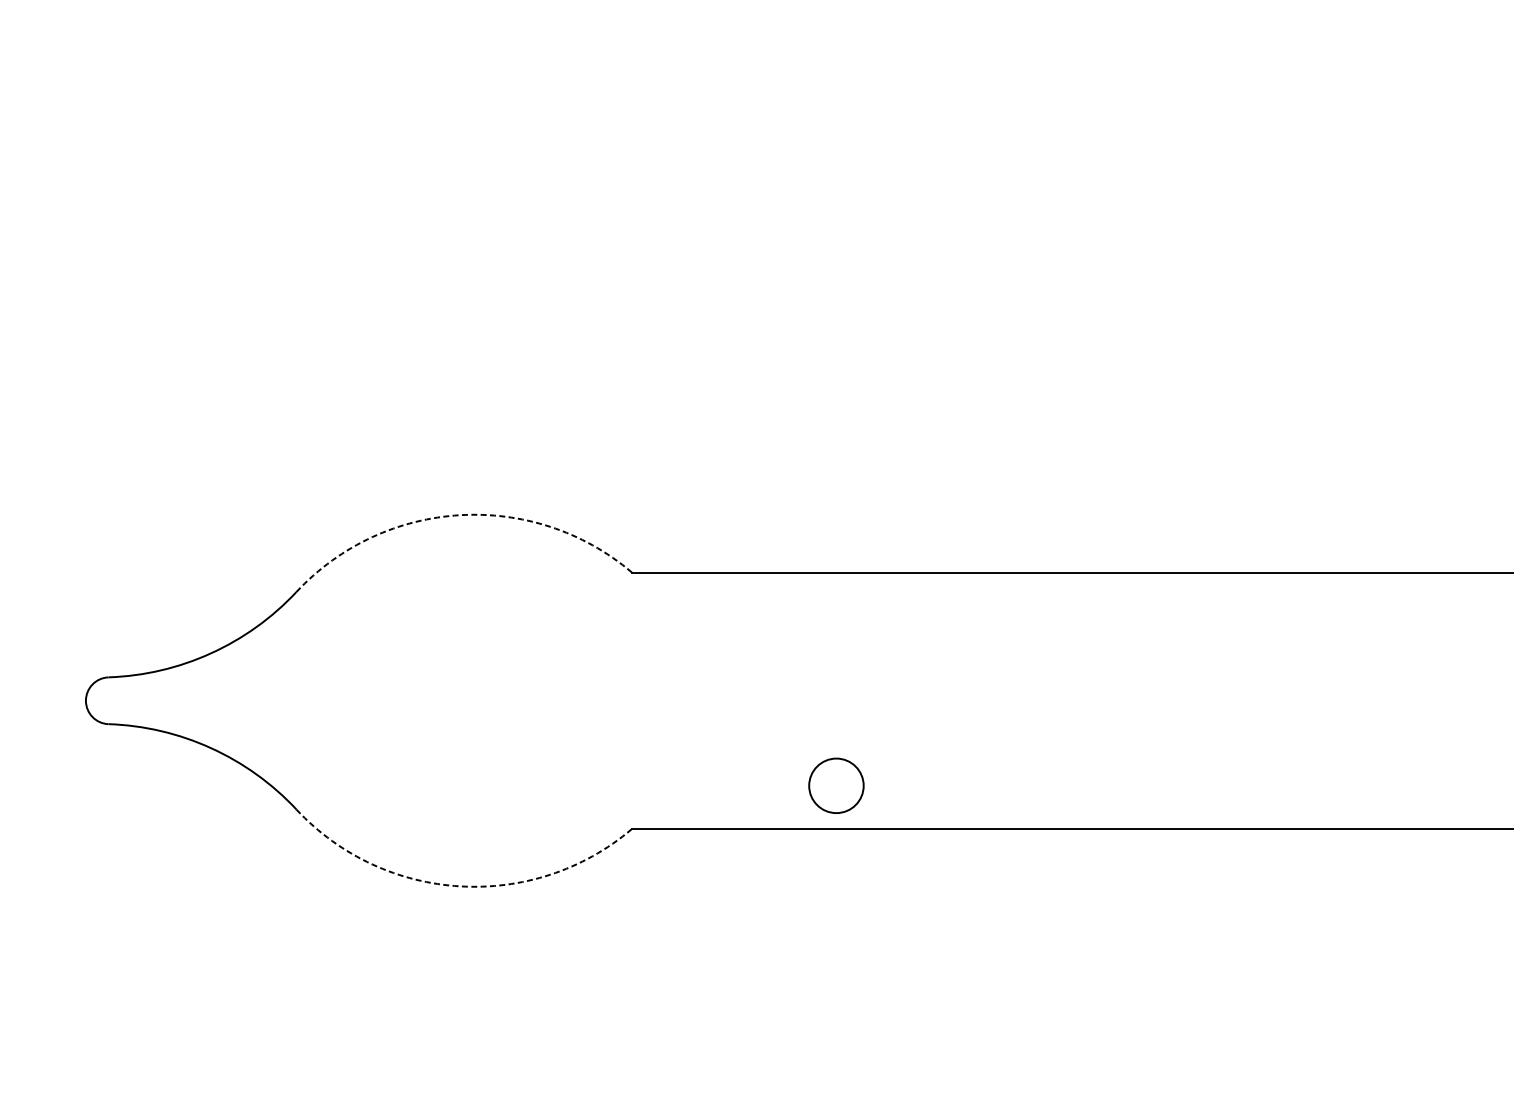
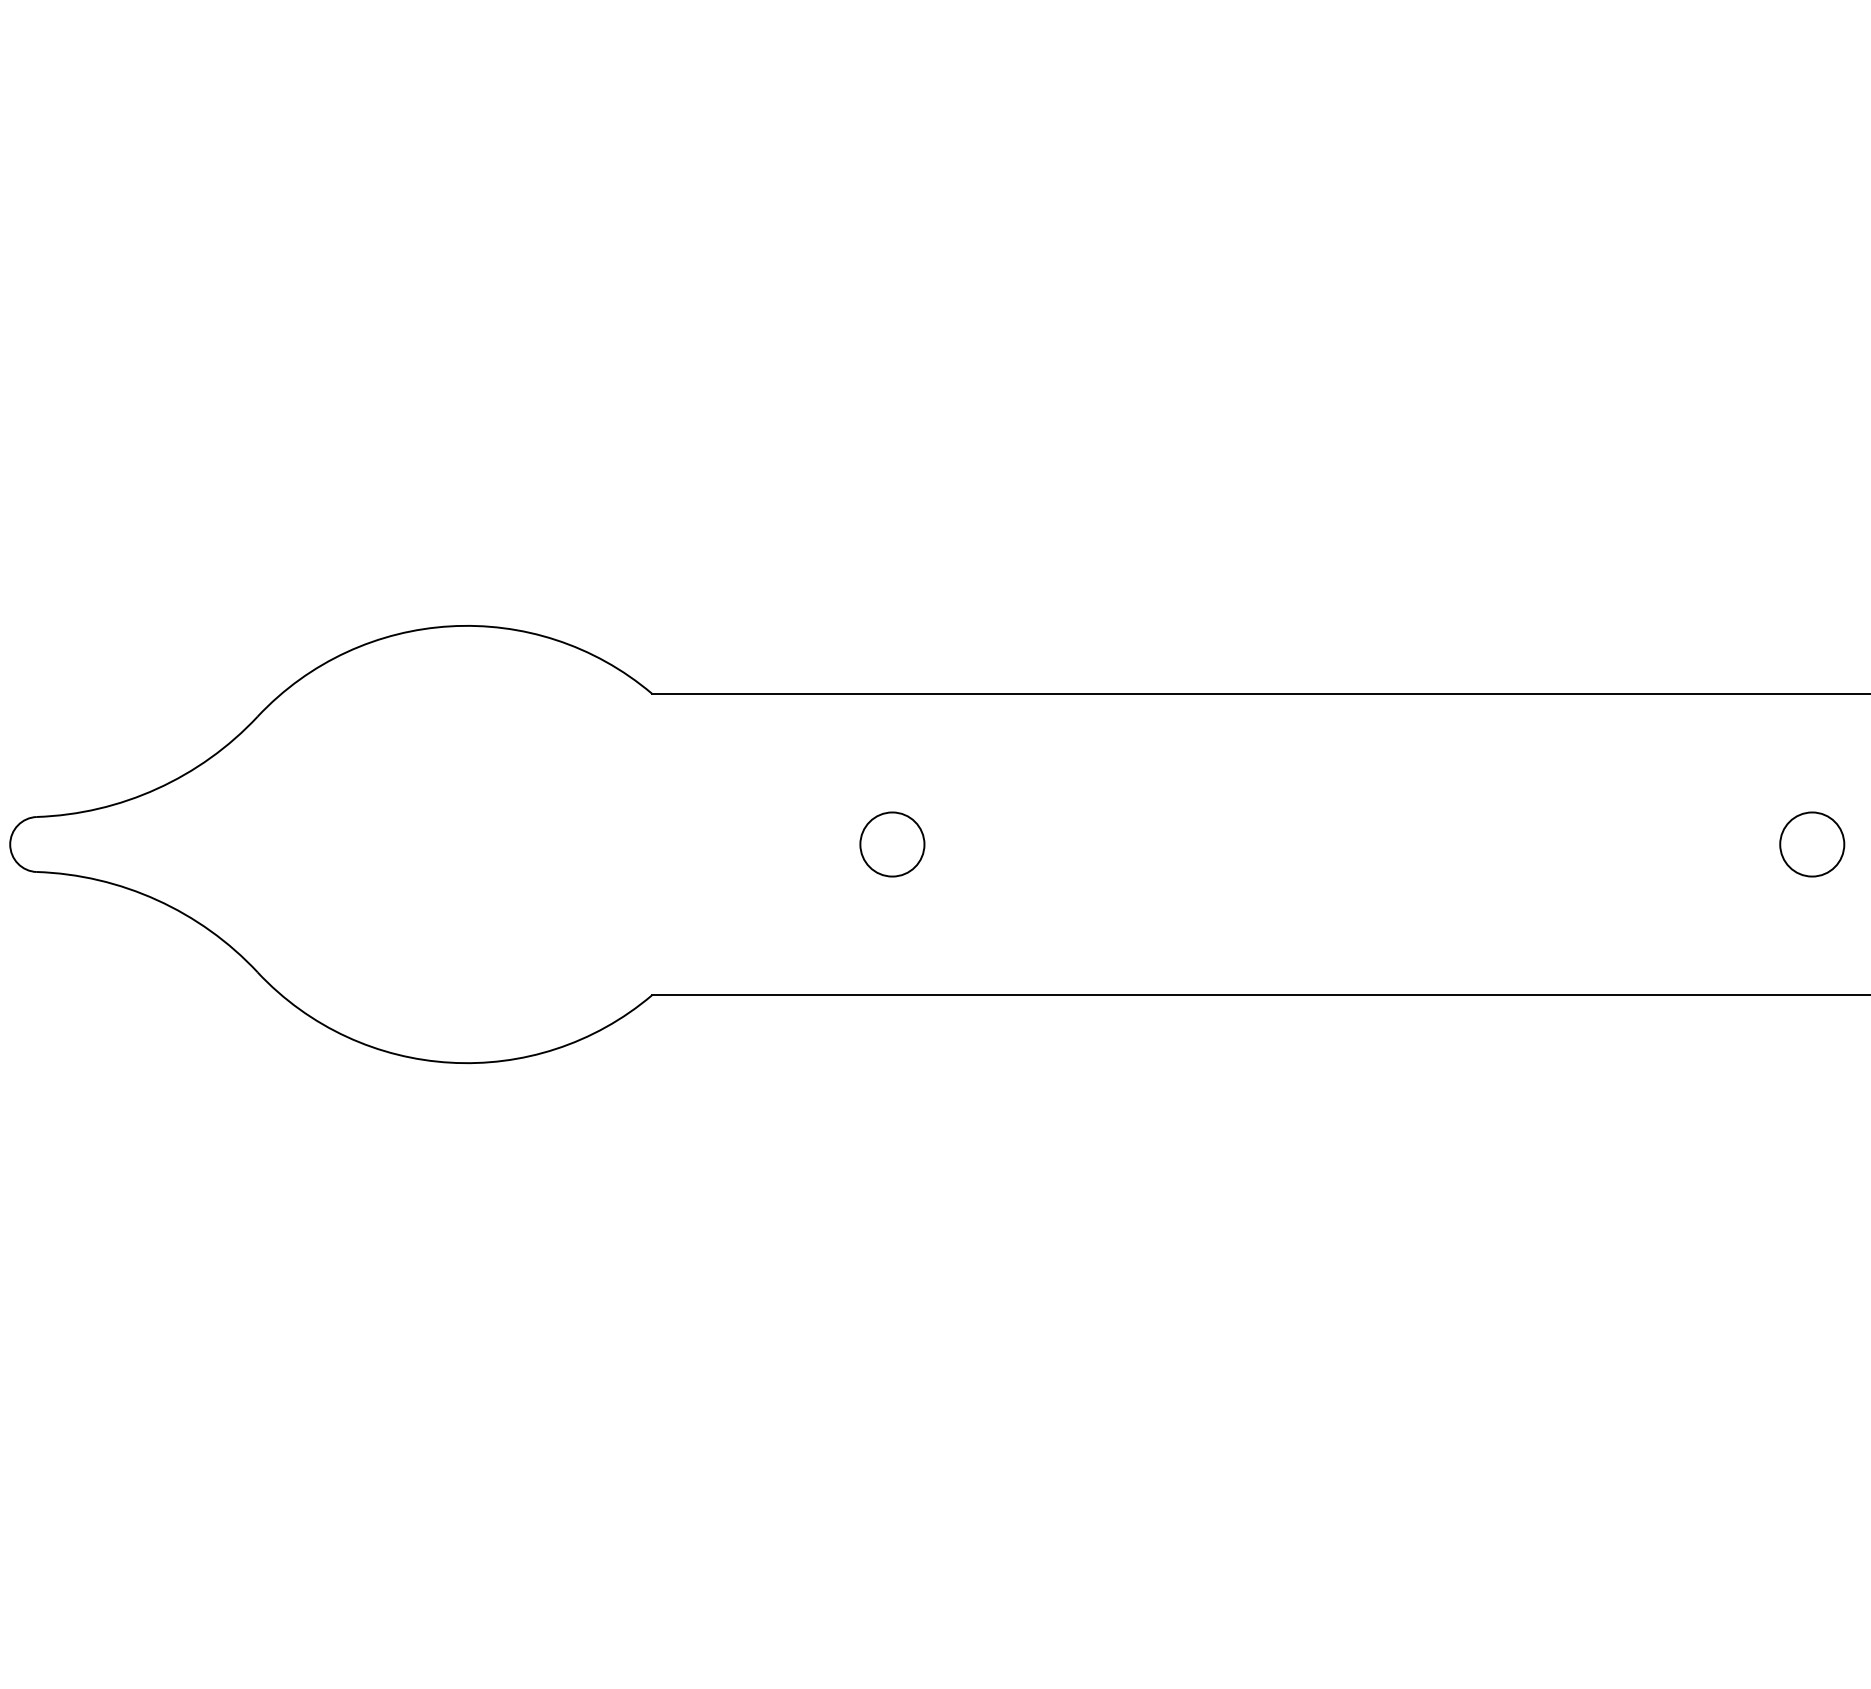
arc: (460, 515) -> (450, 626), dashed -> solid
circle: (836, 785) -> (892, 844), moved
arc: (460, 886) -> (450, 1062), dashed -> solid

